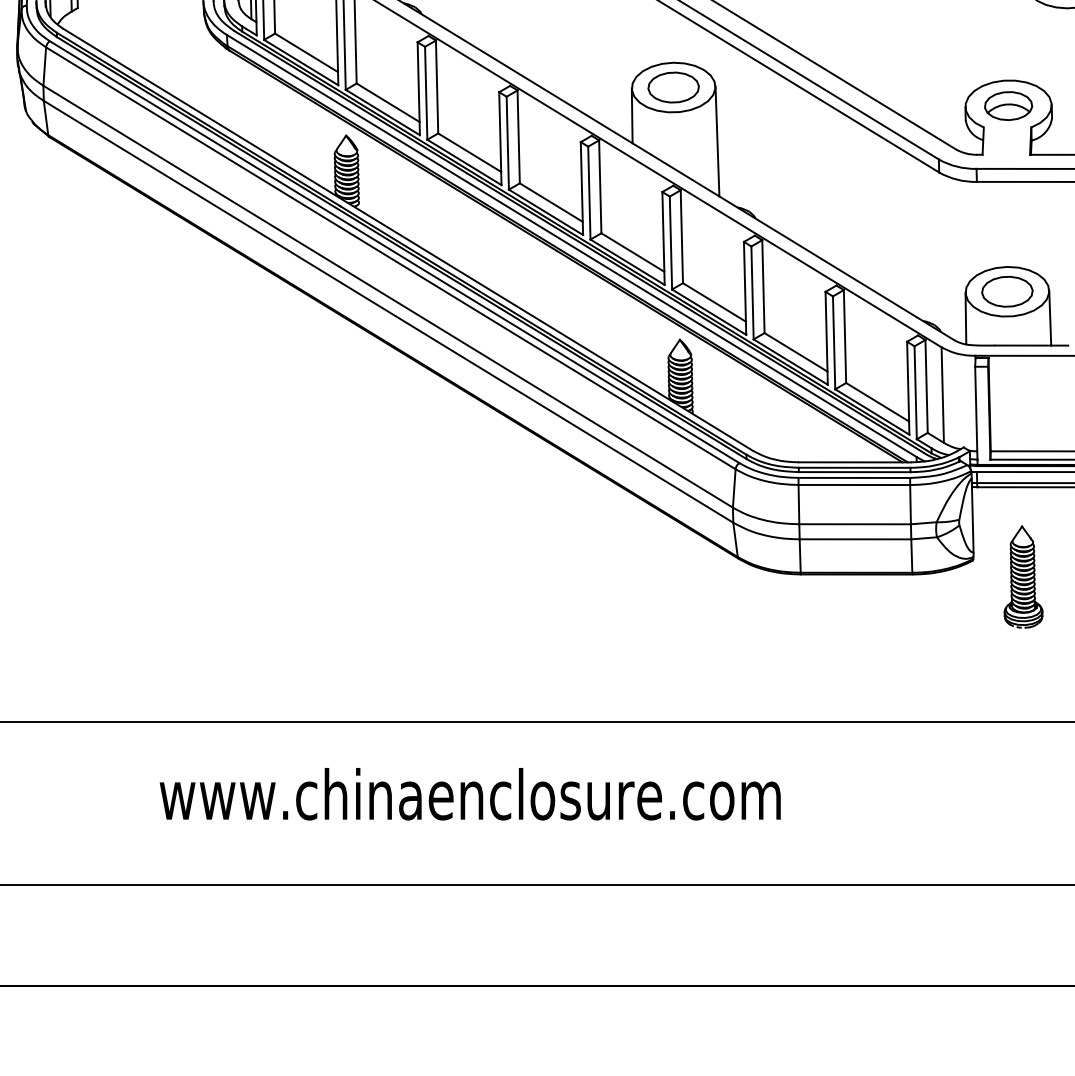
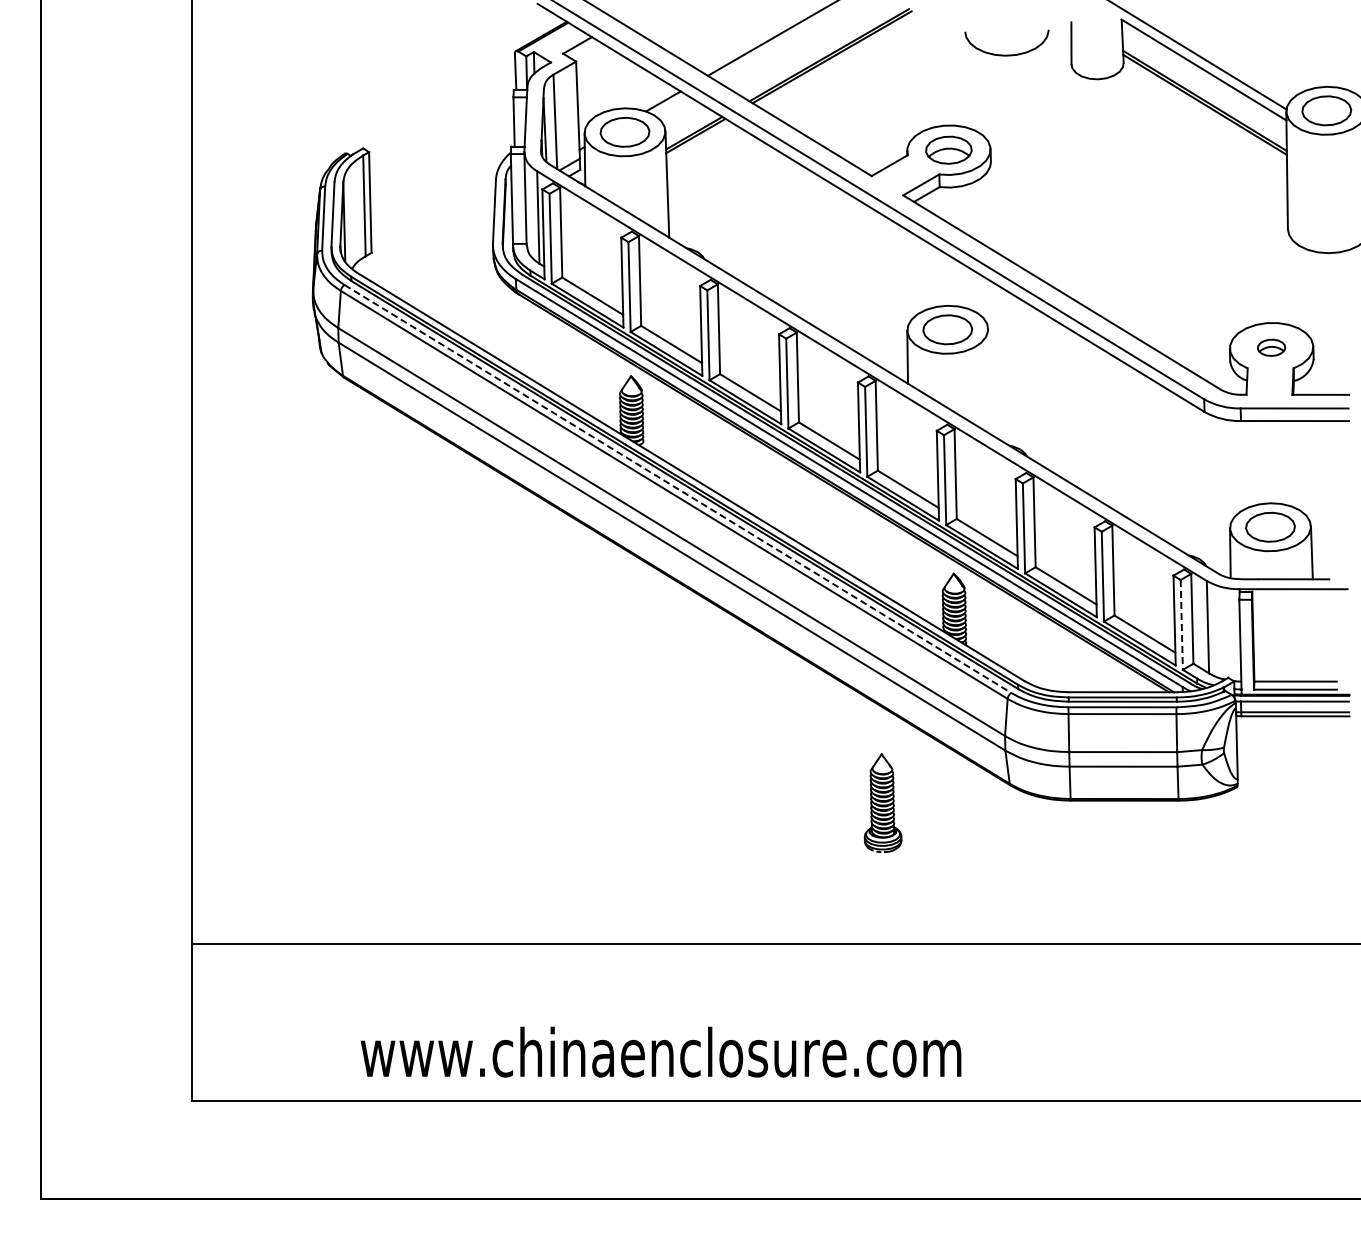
part: (1008, 105) -> (1271, 347), size x0.6
line: (716, 141) -> (989, 381), removed
line: (394, 252) -> (677, 489), solid -> dashed
line: (915, 392) -> (1181, 624), solid -> dashed
part: (1022, 576) -> (882, 802), moved
text: (469, 793) -> (660, 1051), moved

